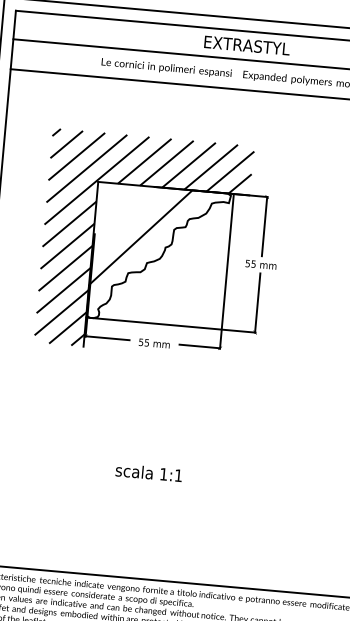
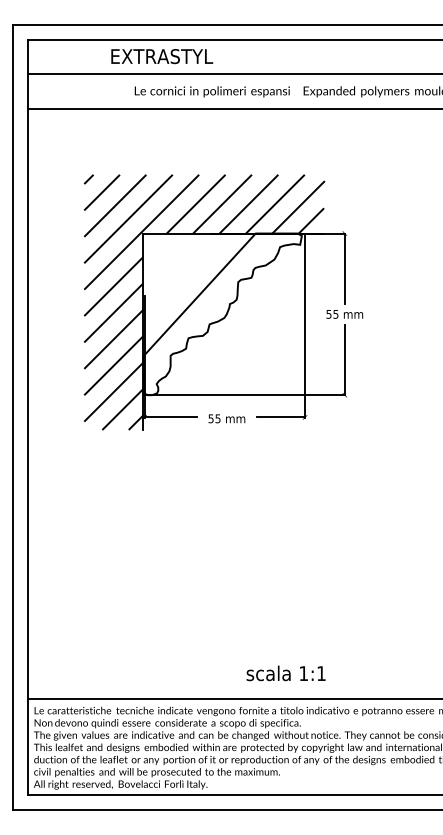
text: (247, 45) -> (162, 56), moved
text: (148, 472) -> (285, 673), moved

